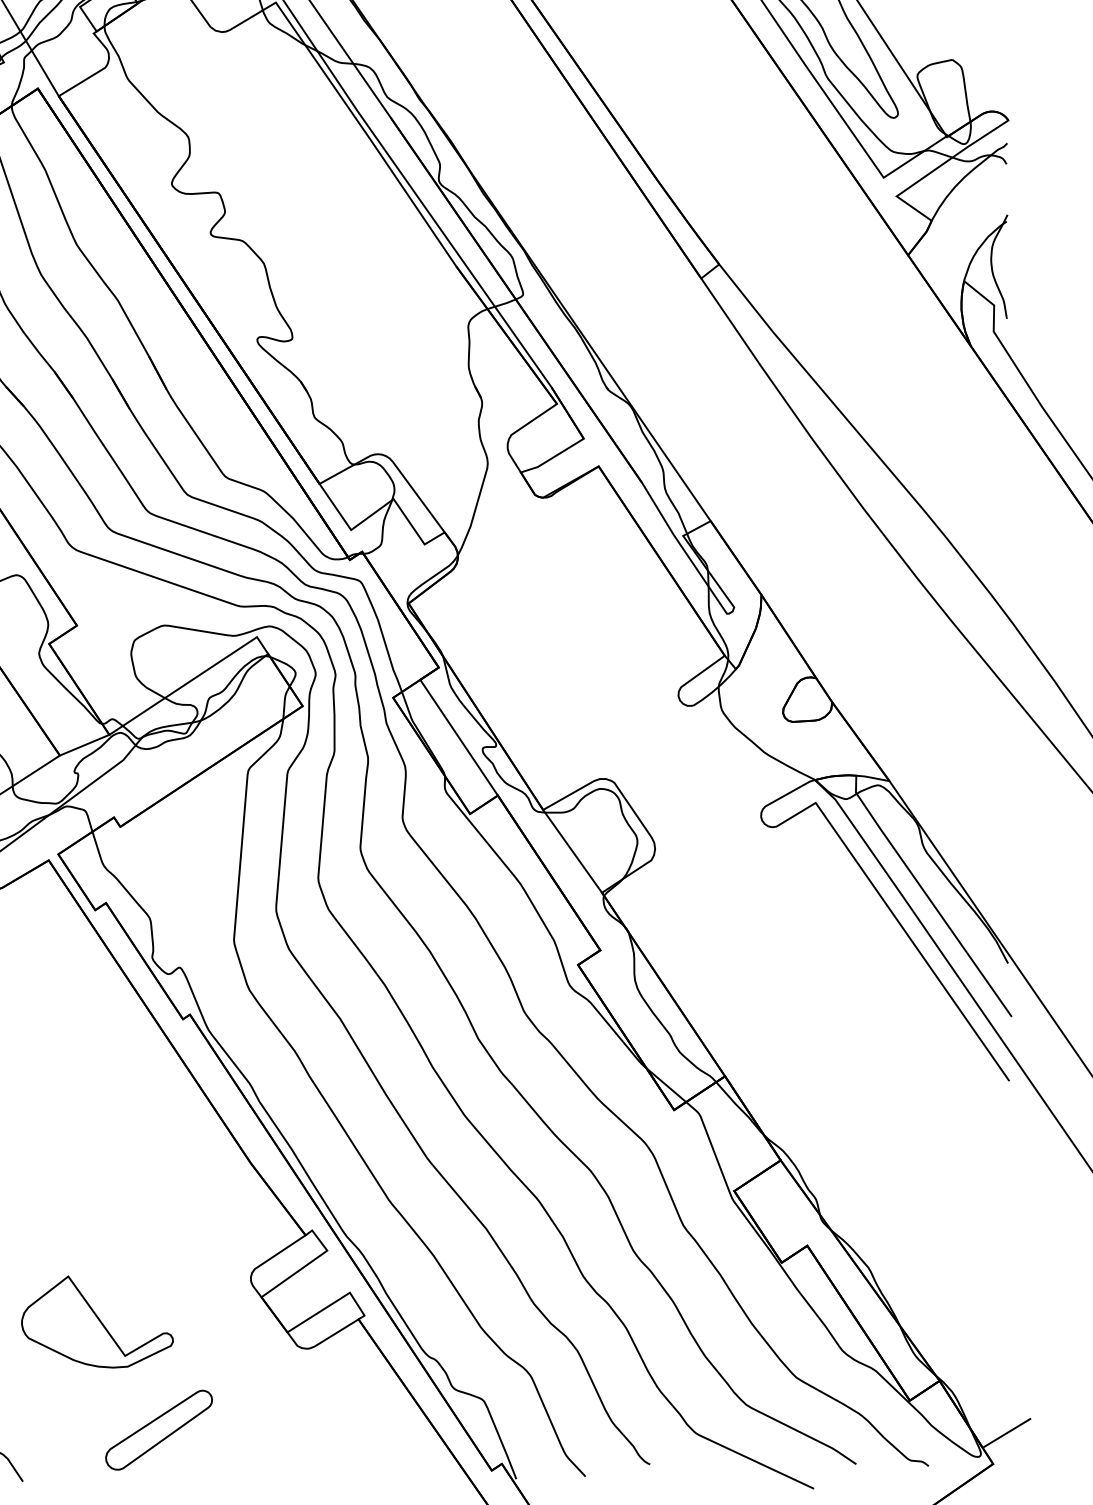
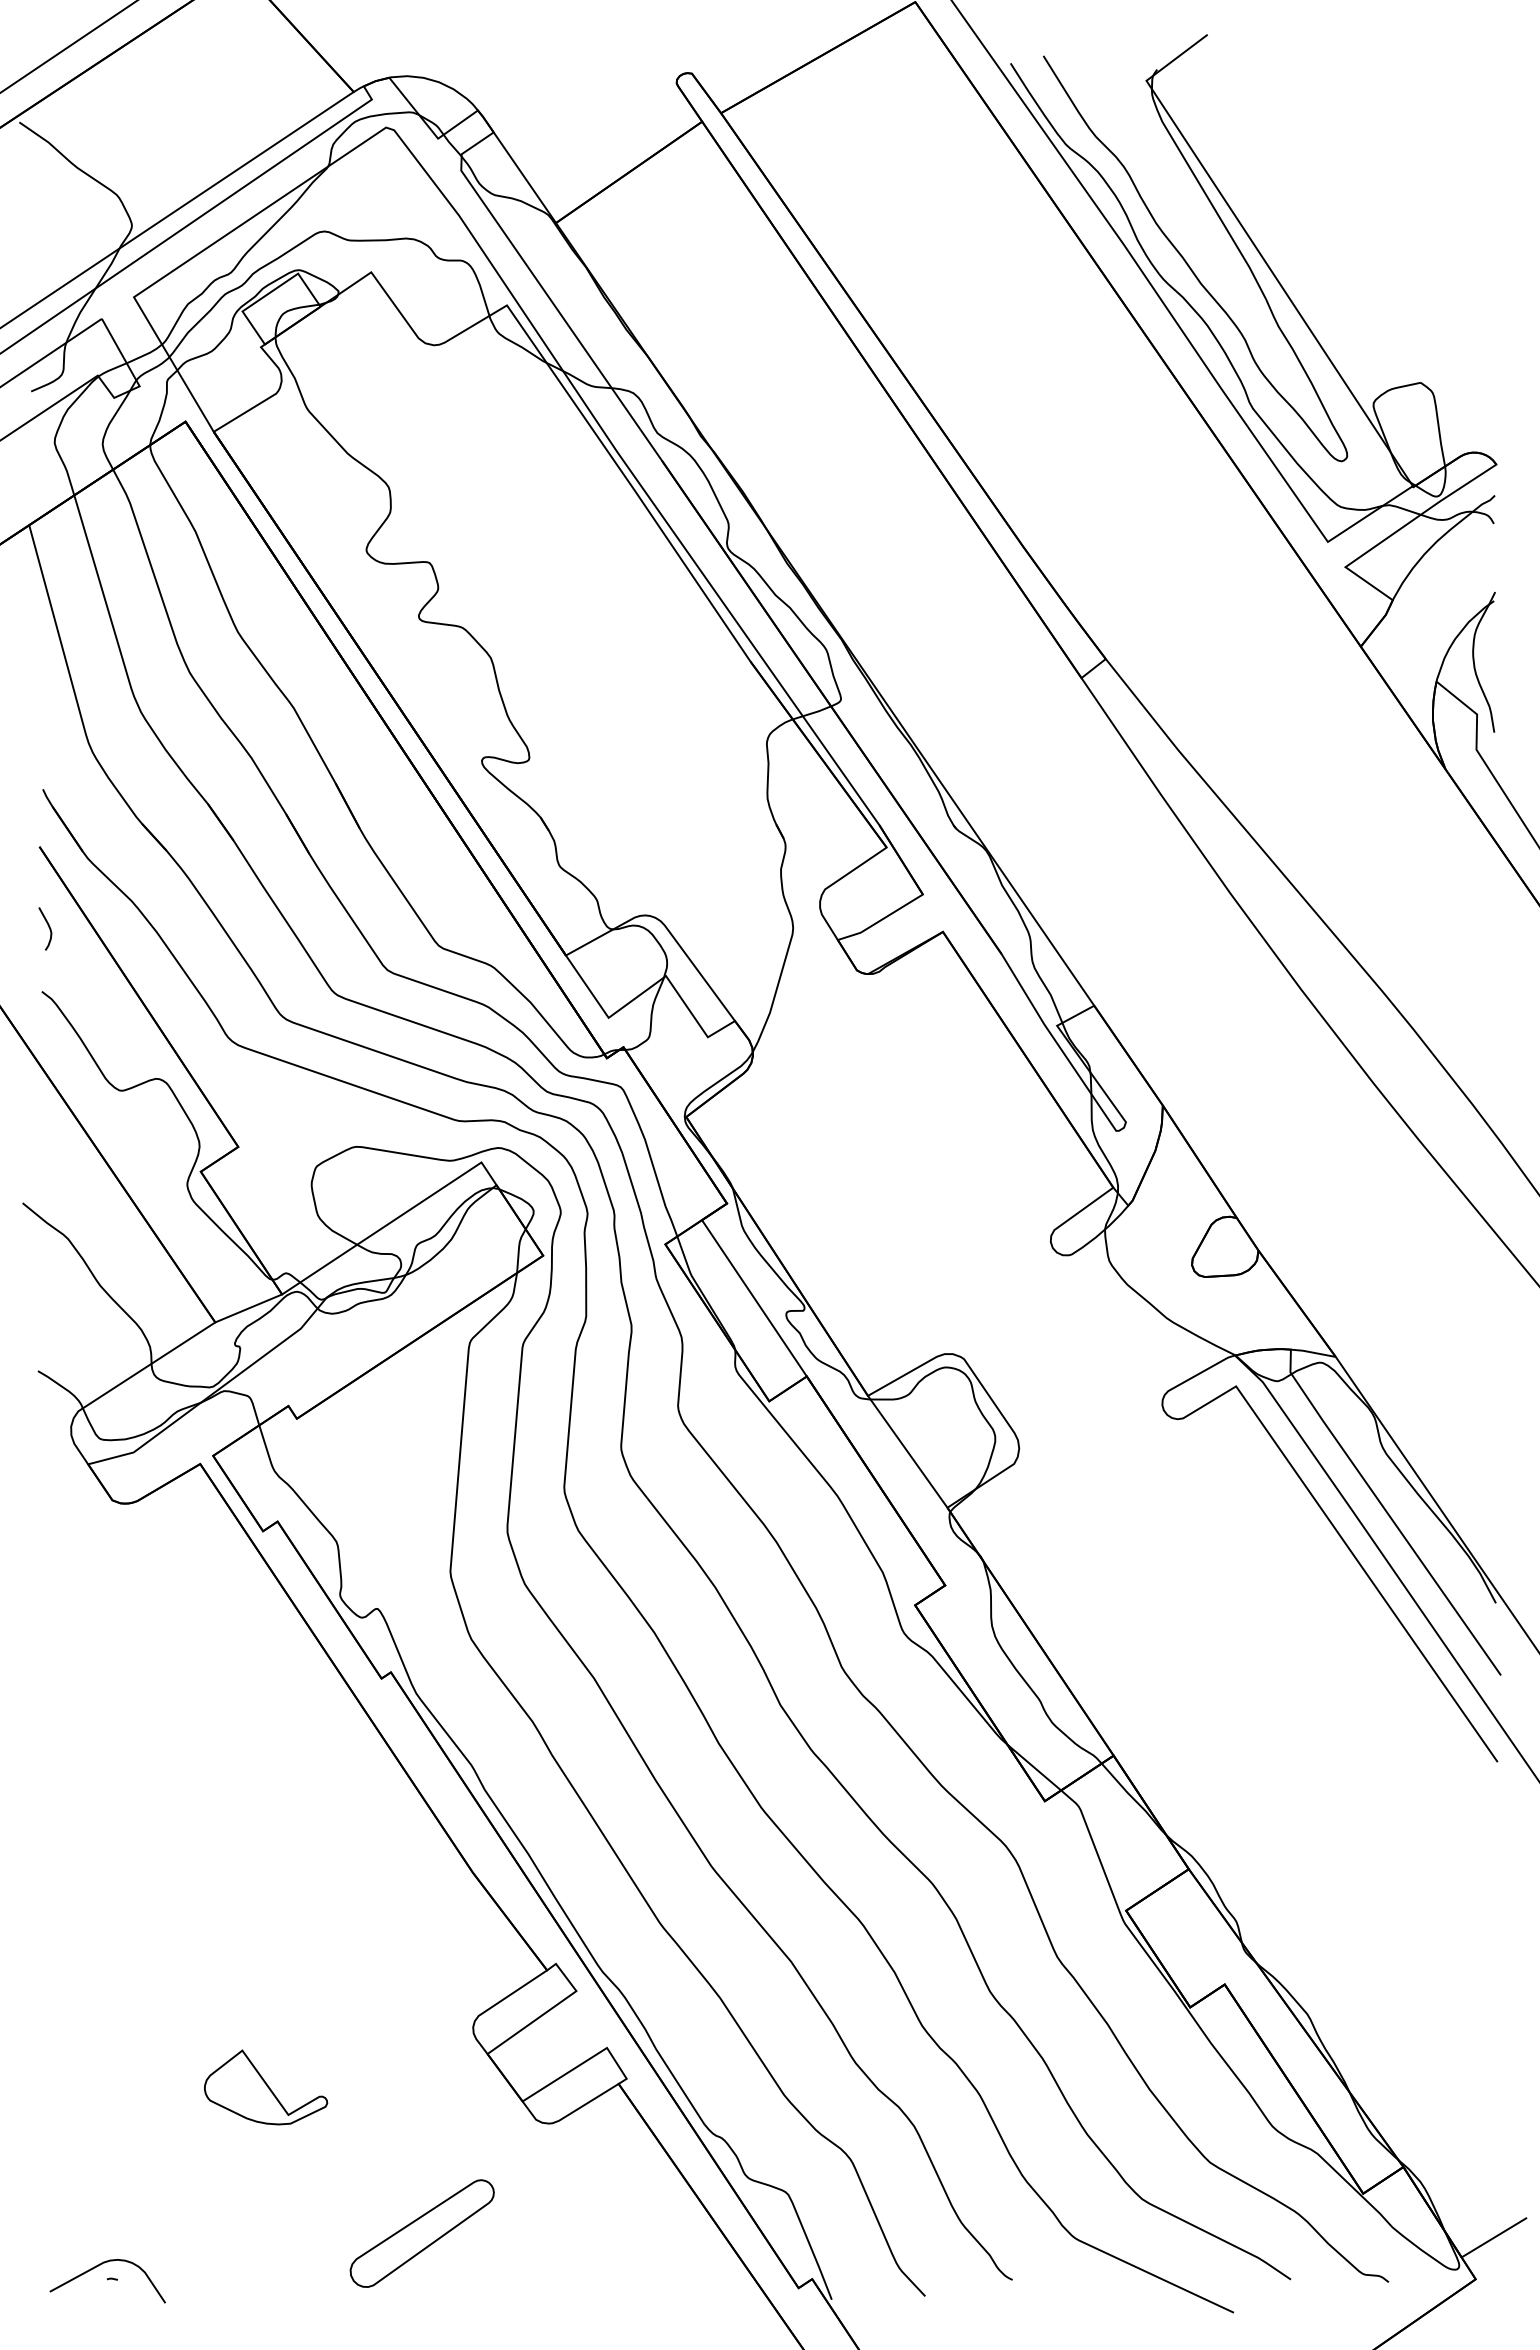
part: (97, 1322) -> (265, 2087), size x0.6
part: (158, 1430) -> (421, 2233), moved

